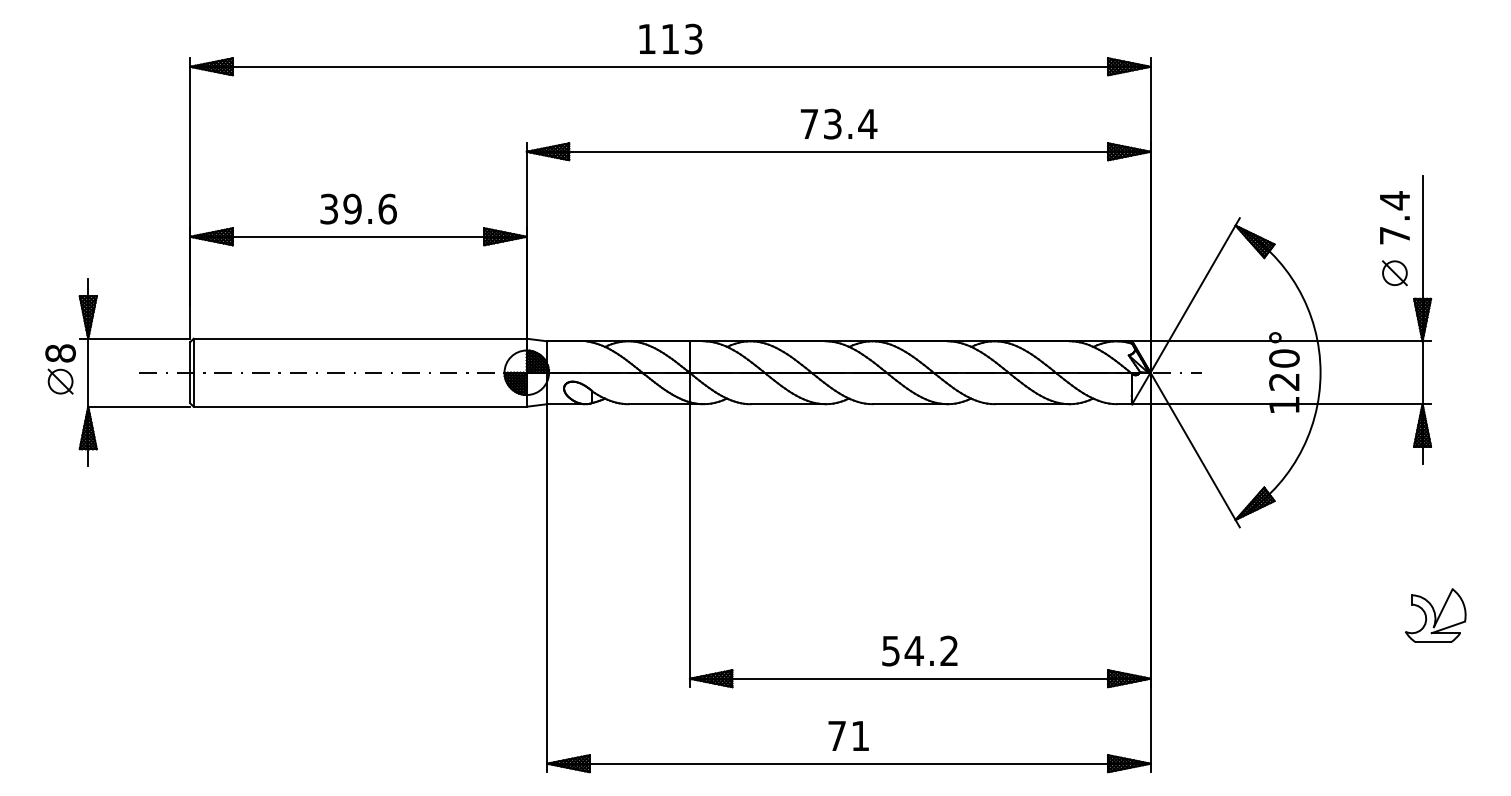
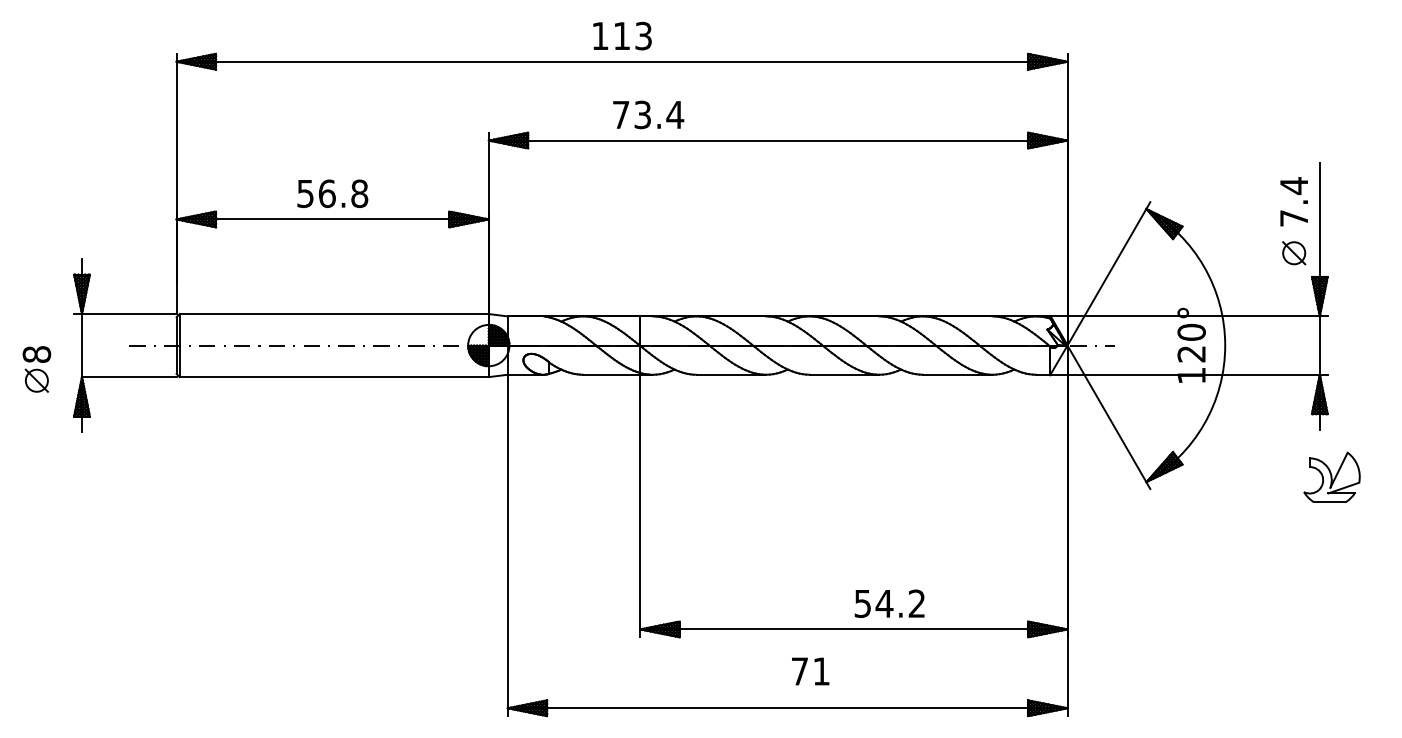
text: (838, 123) -> (648, 114), moved
text: (358, 208) -> (332, 193), 39.6 -> 56.8
part: (60, 369) -> (36, 369), moved
part: (1435, 615) -> (1331, 477), moved
text: (919, 650) -> (889, 603), moved
text: (848, 735) -> (810, 670), moved

